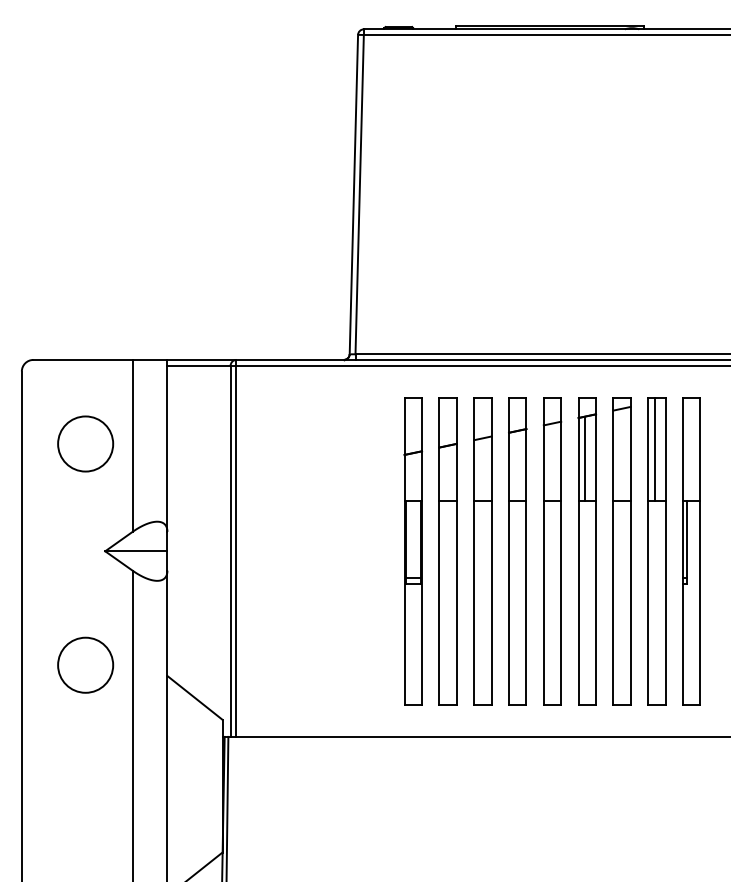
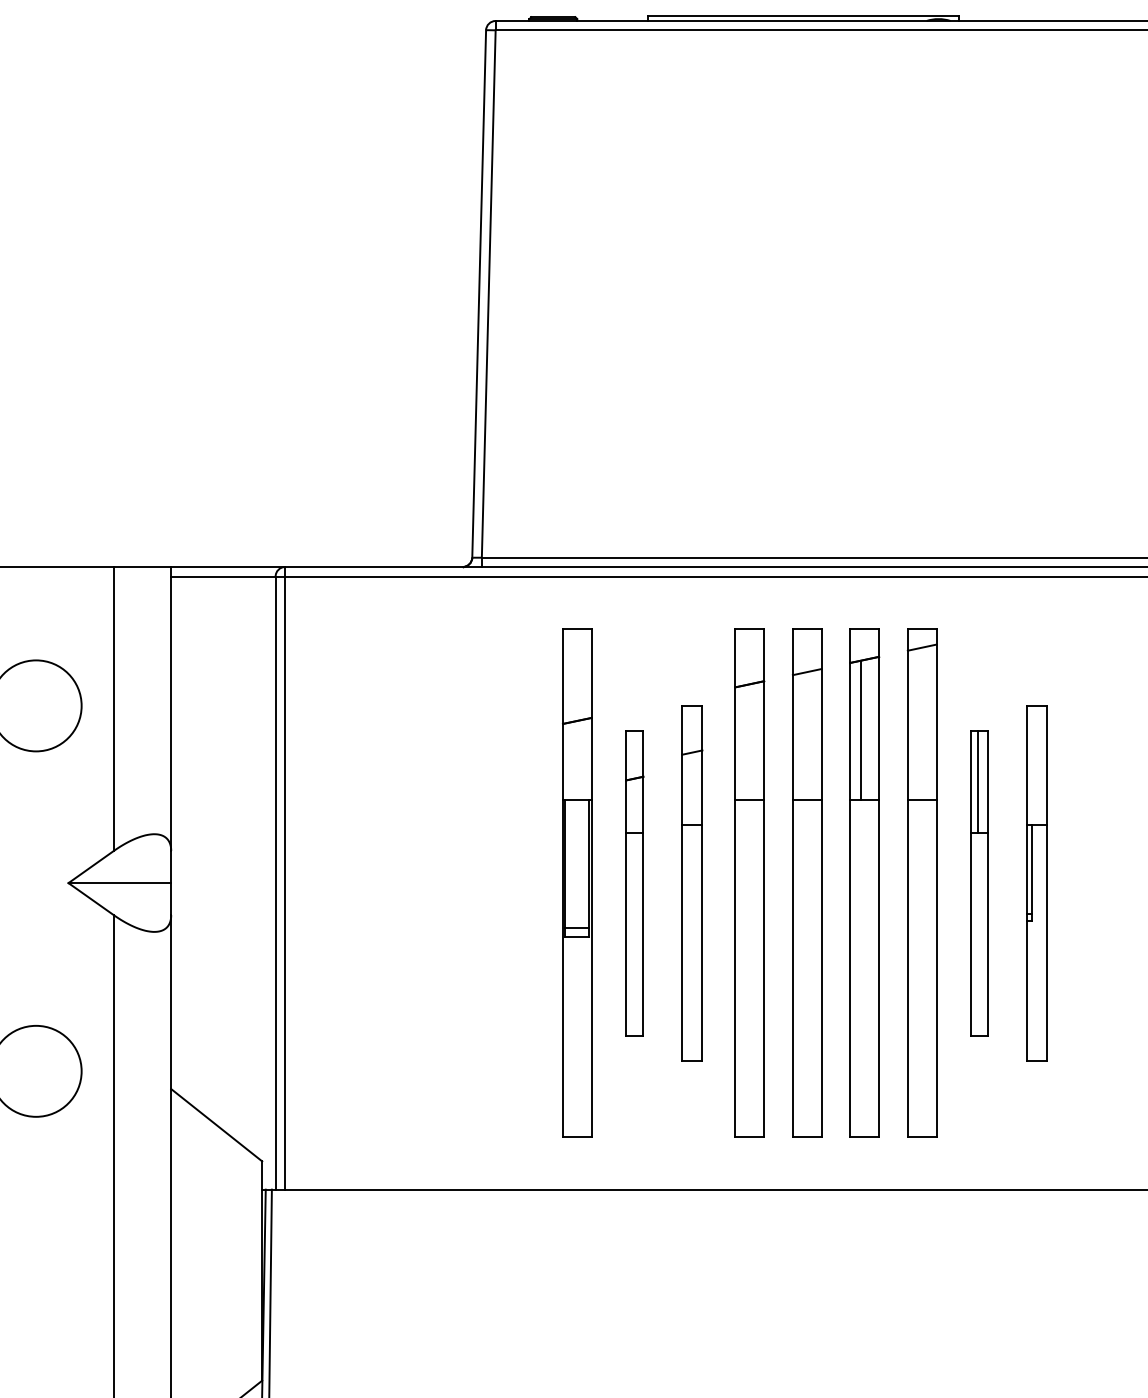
part: (447, 551) -> (633, 883), size x0.6
part: (482, 551) -> (691, 883), size x0.7
part: (656, 551) -> (979, 883), size x0.6
part: (691, 551) -> (1036, 883), size x0.7

